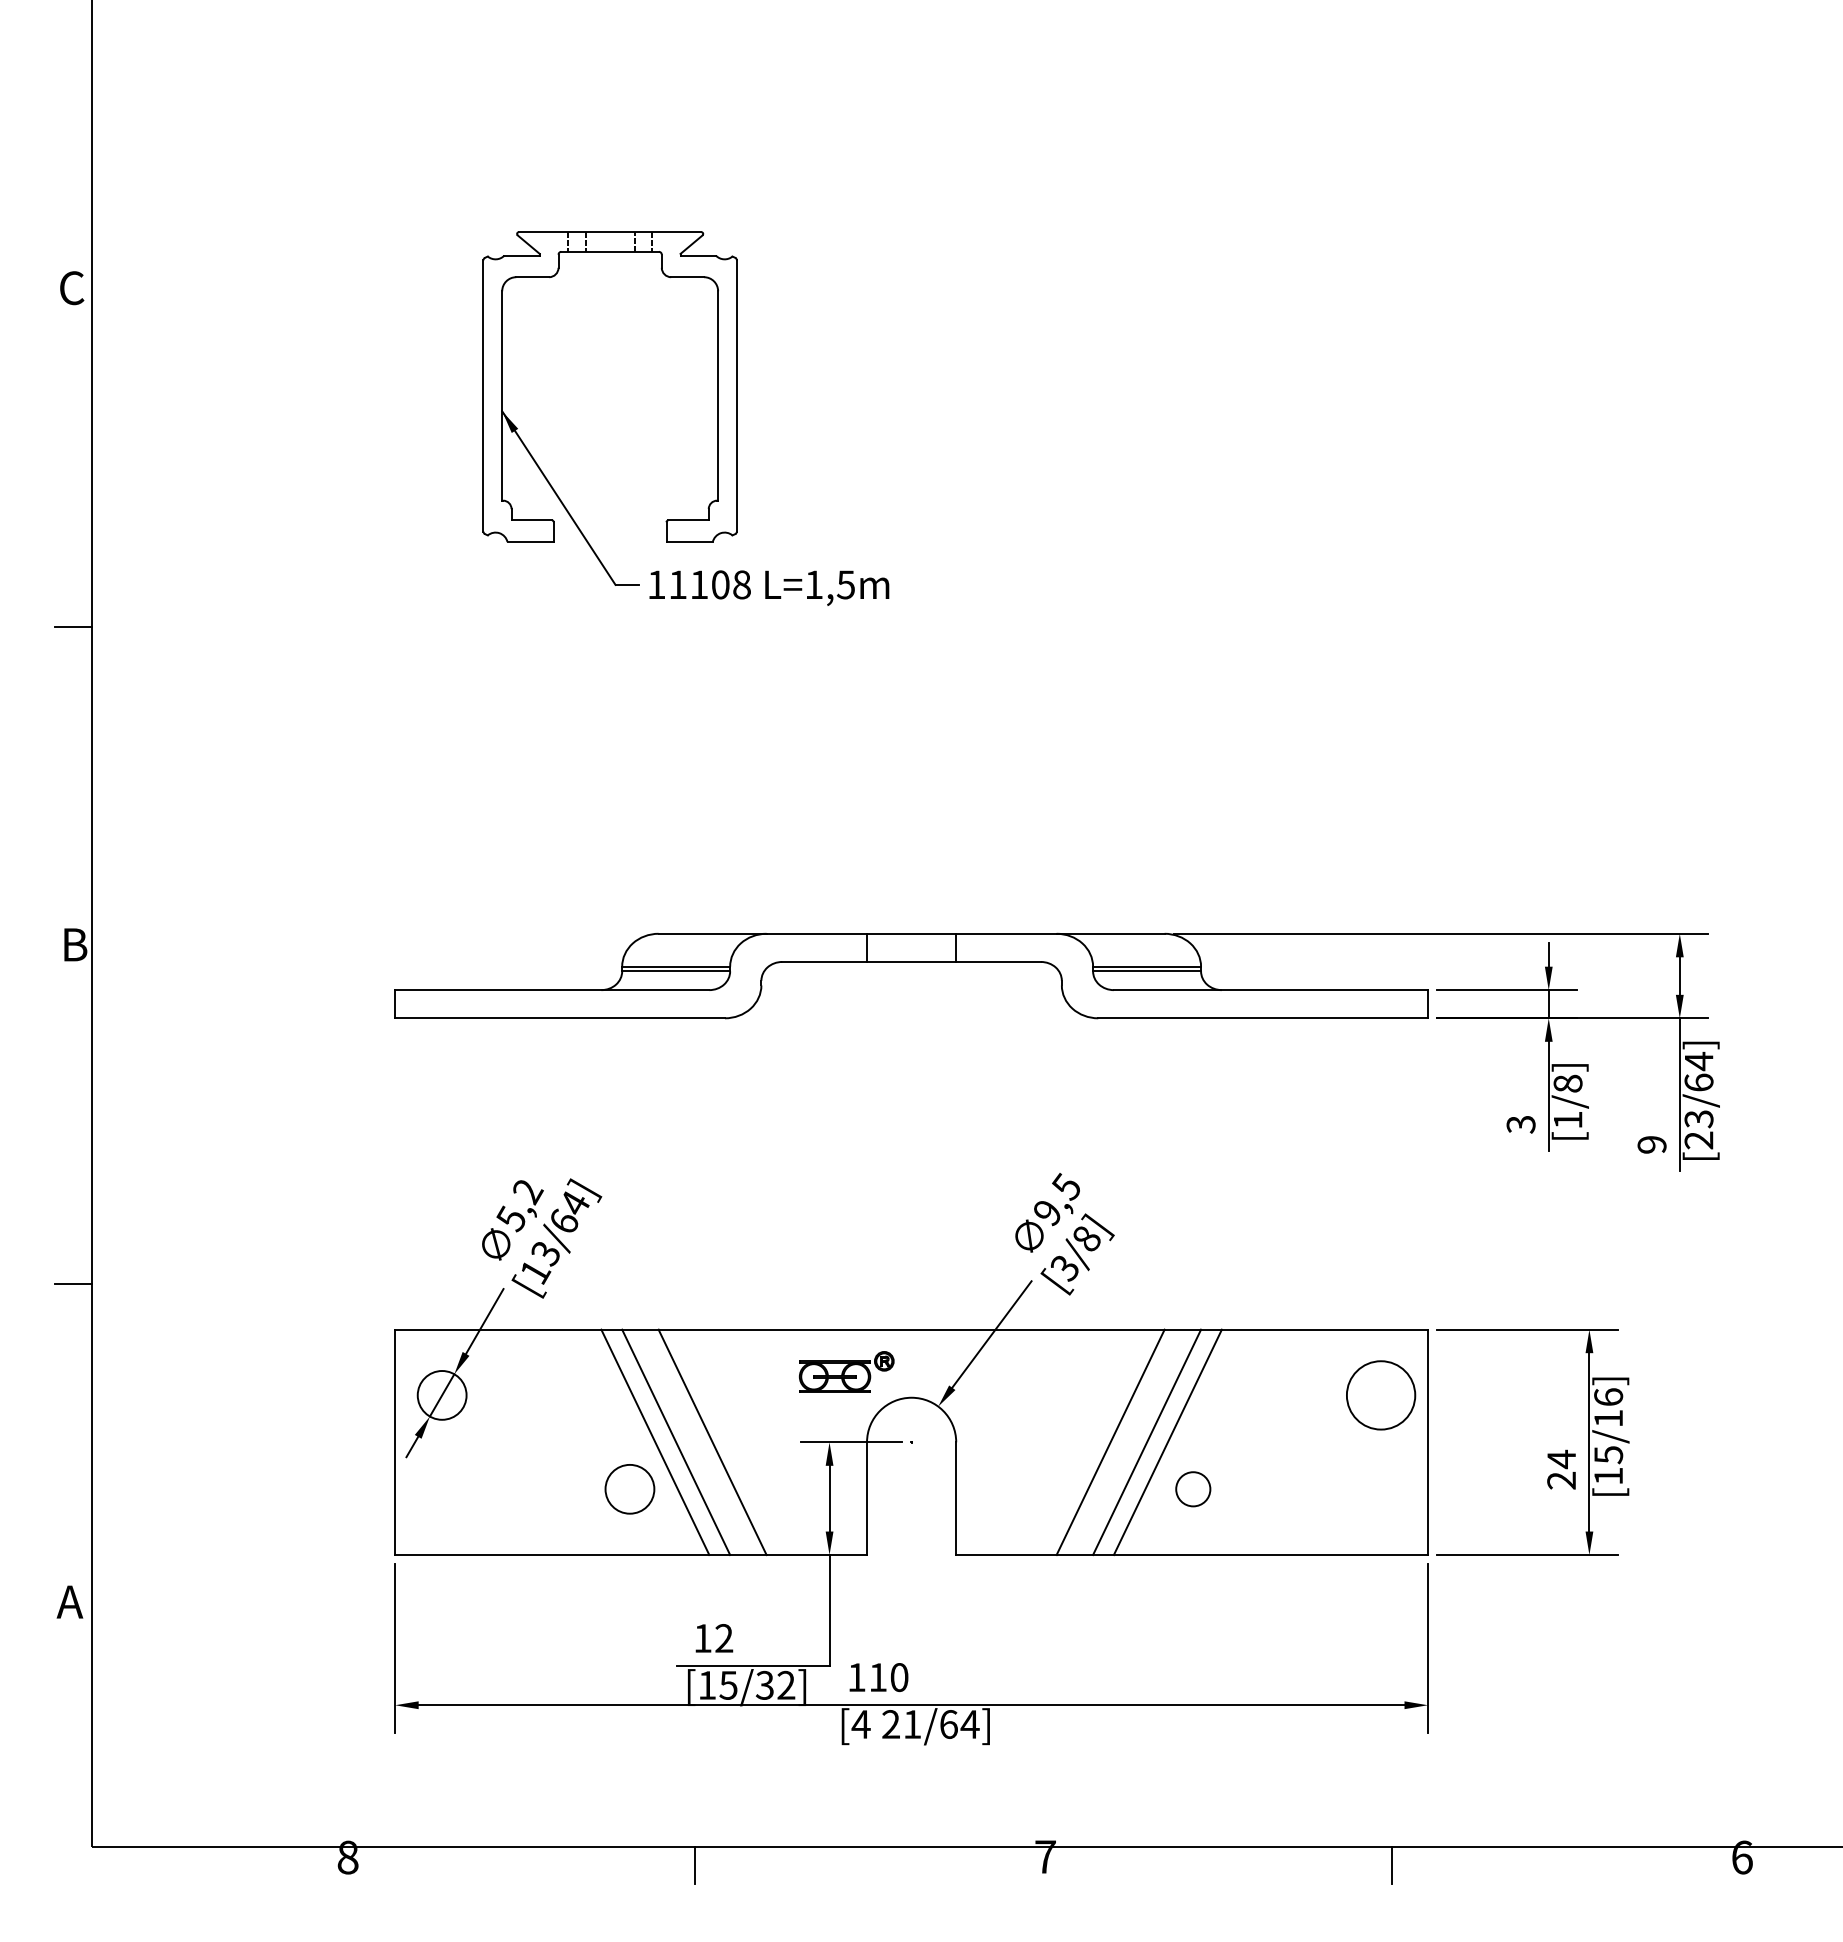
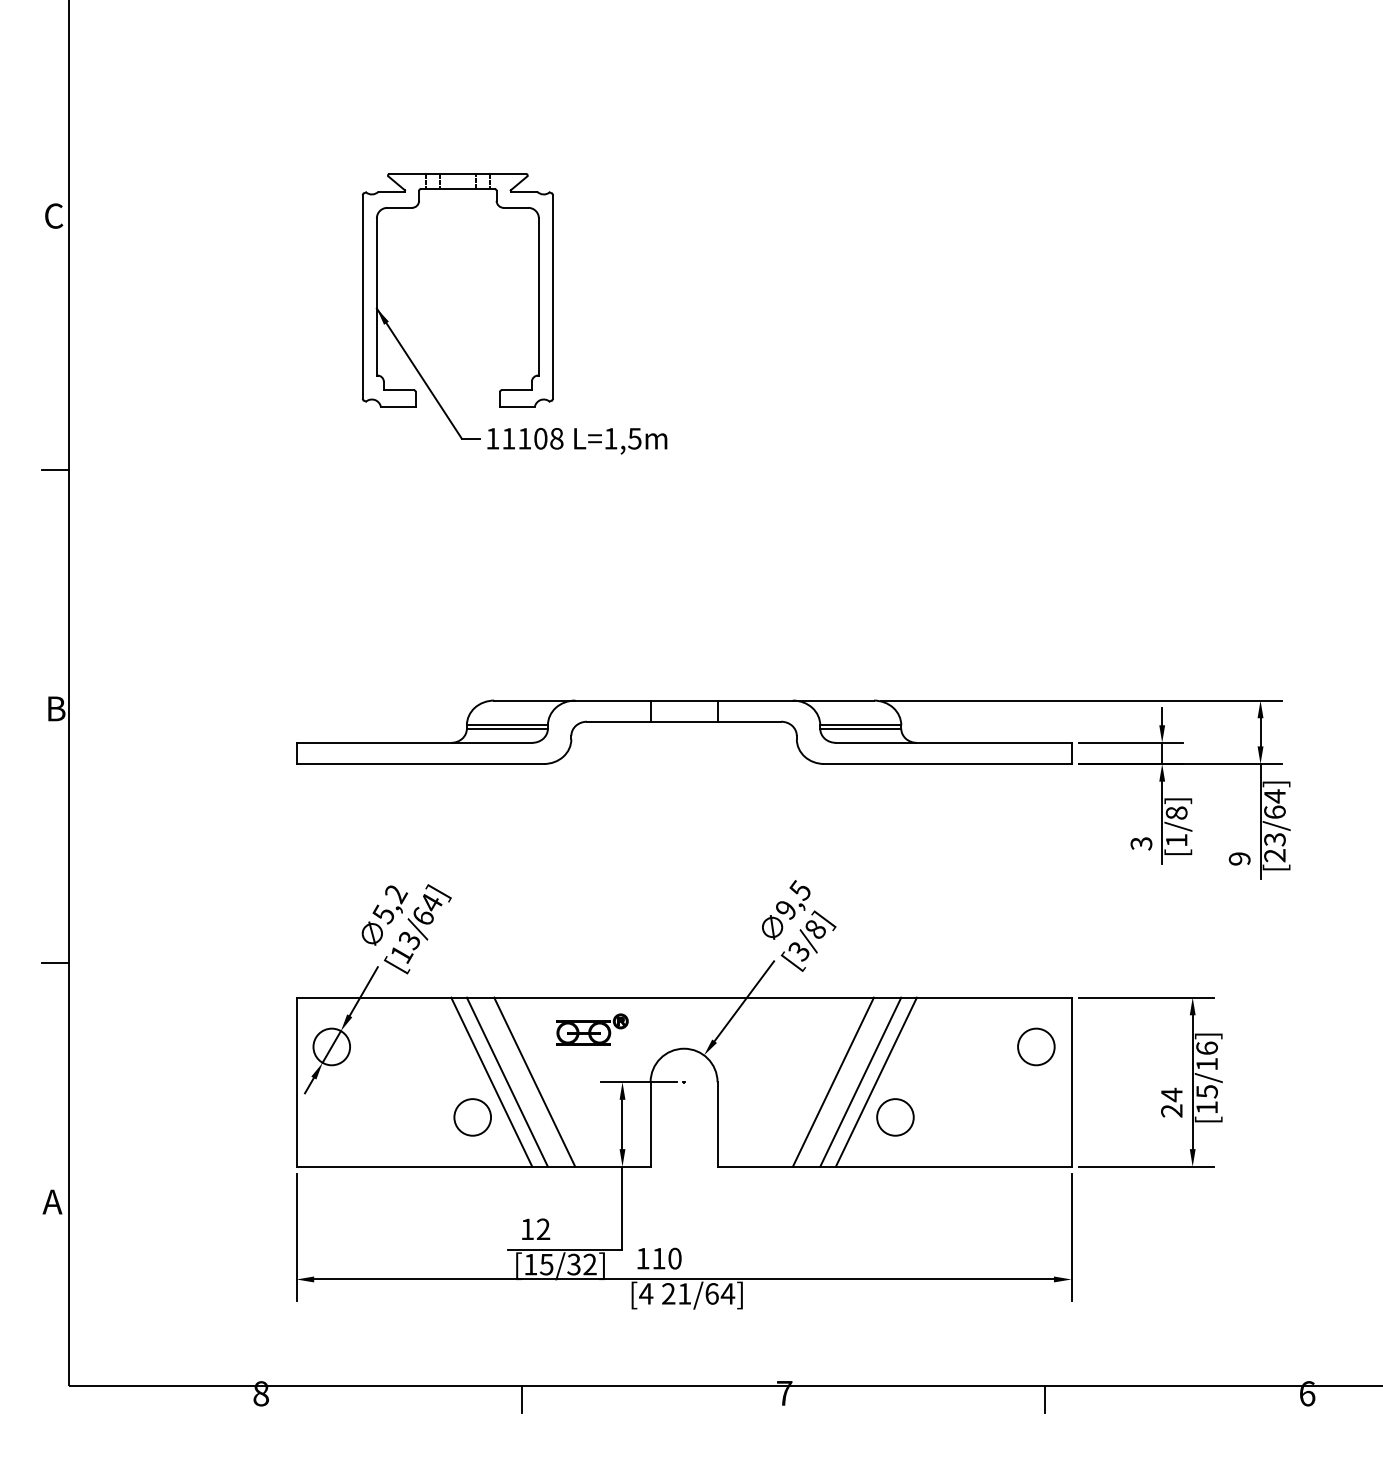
part: (846, 1371) -> (592, 1029), moved
circle: (1380, 1395) -> (1035, 1047), size x0.71
circle: (1192, 1488) -> (894, 1116), size x1.43

